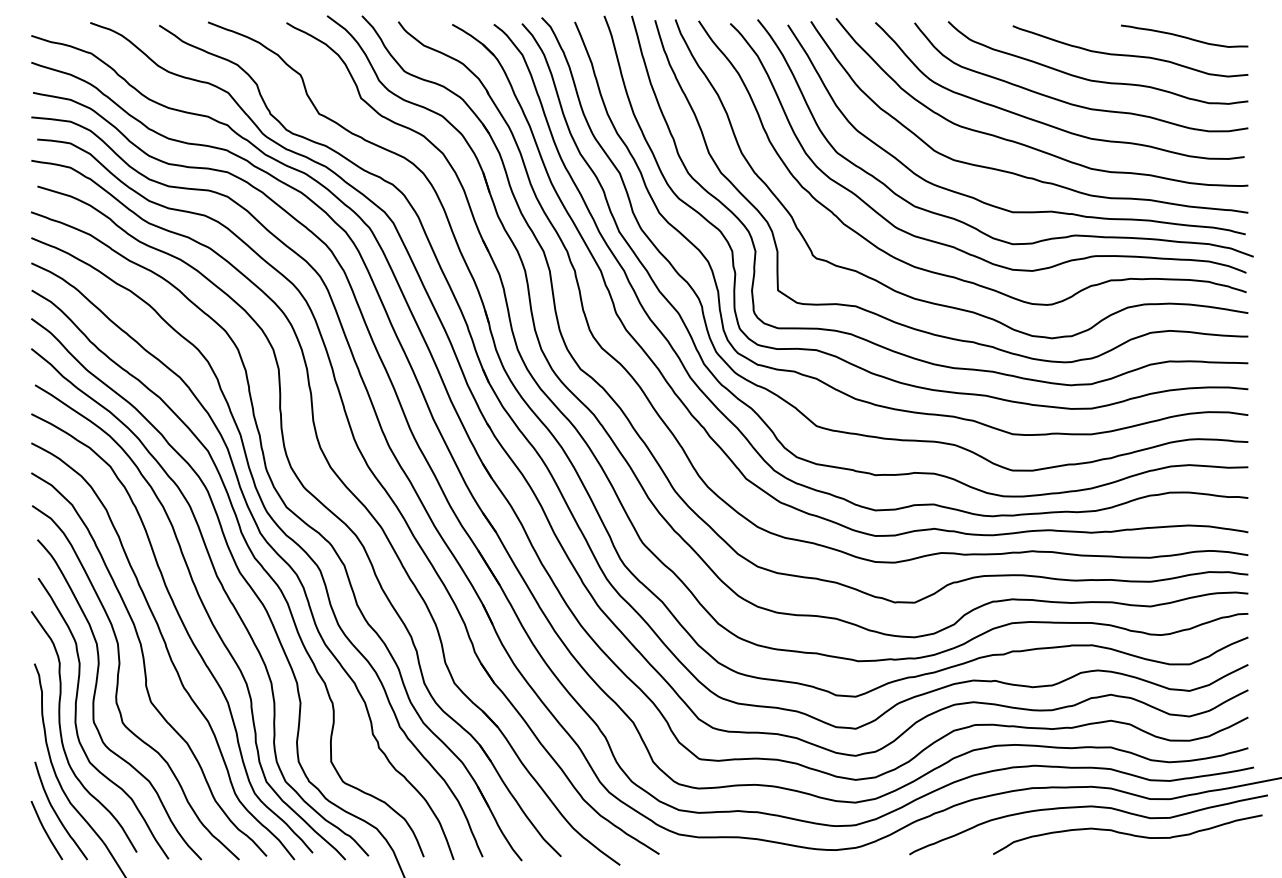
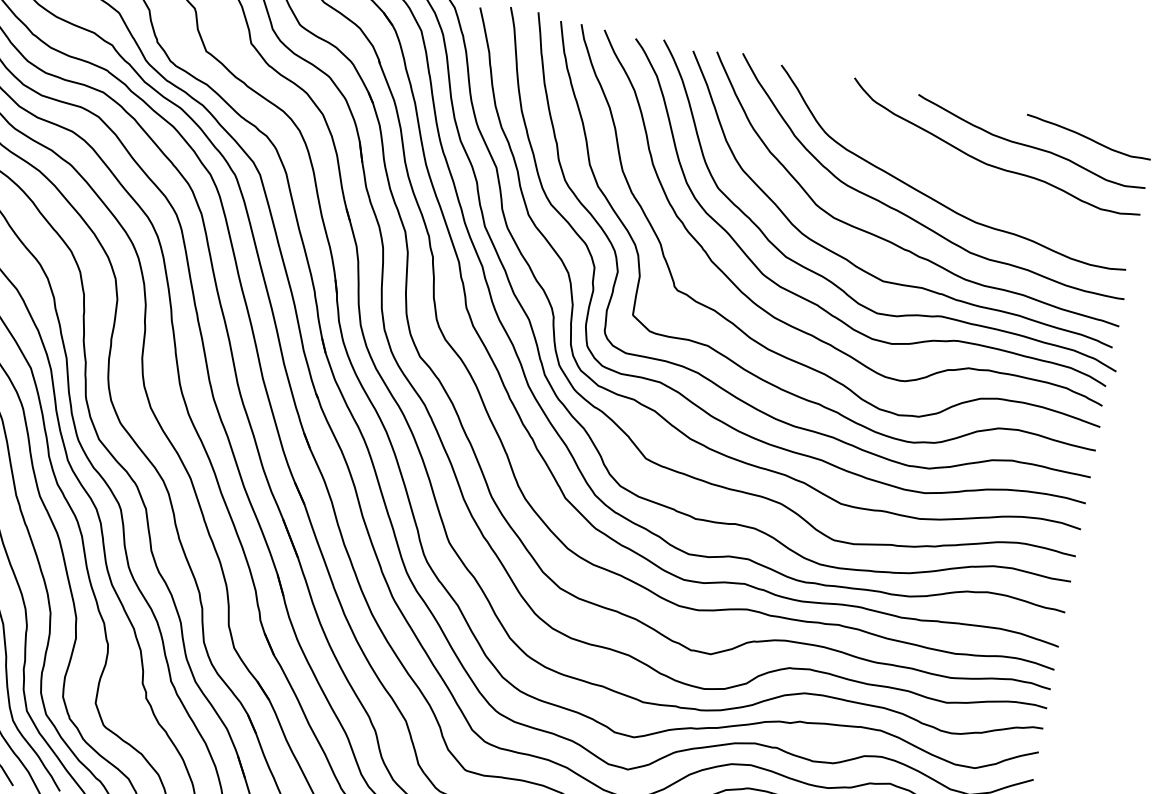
curve: (1077, 104) -> (968, 185), removed

